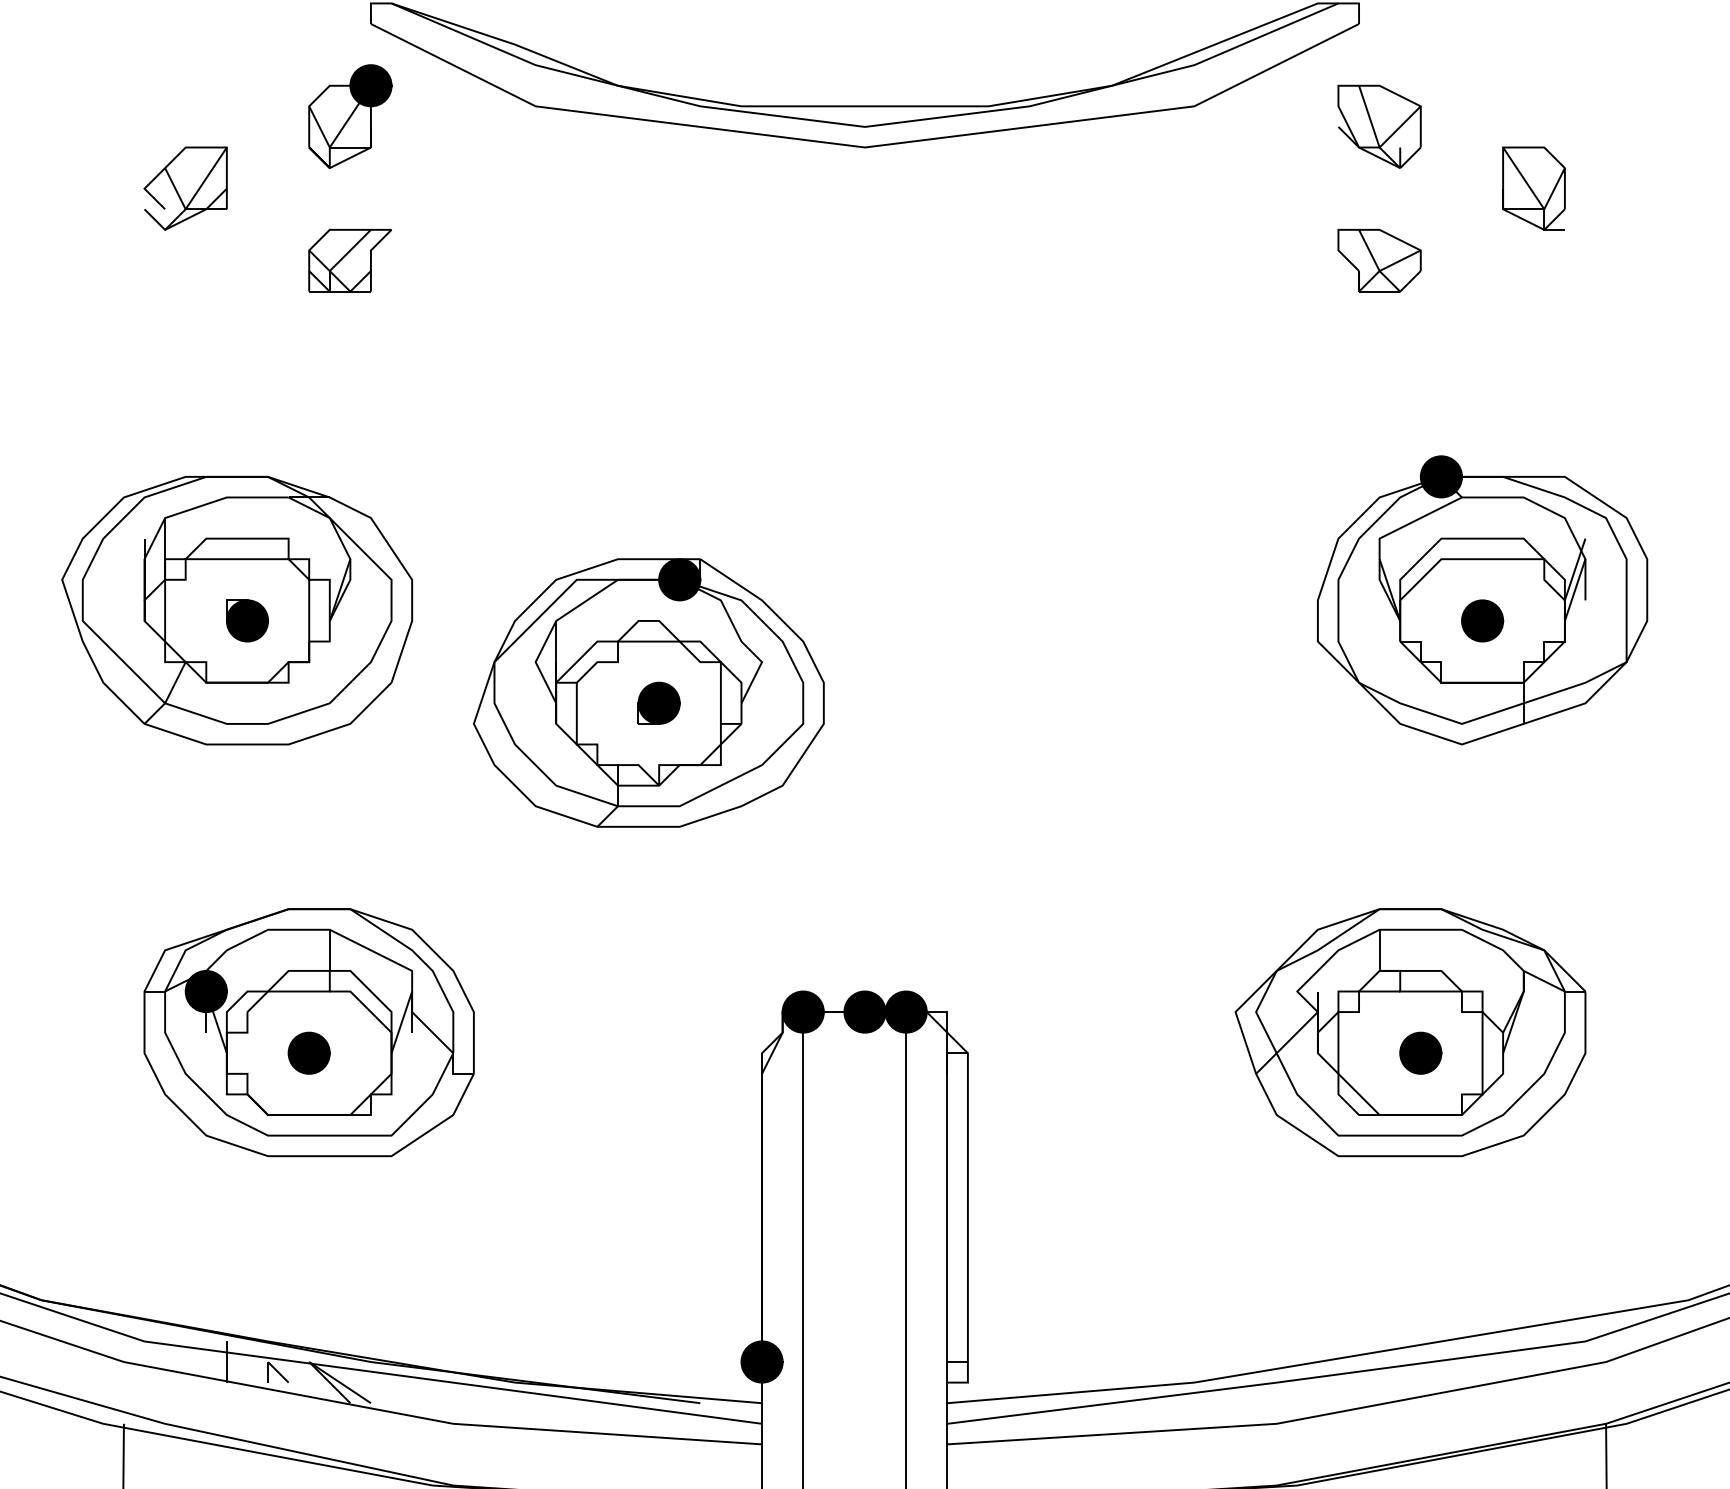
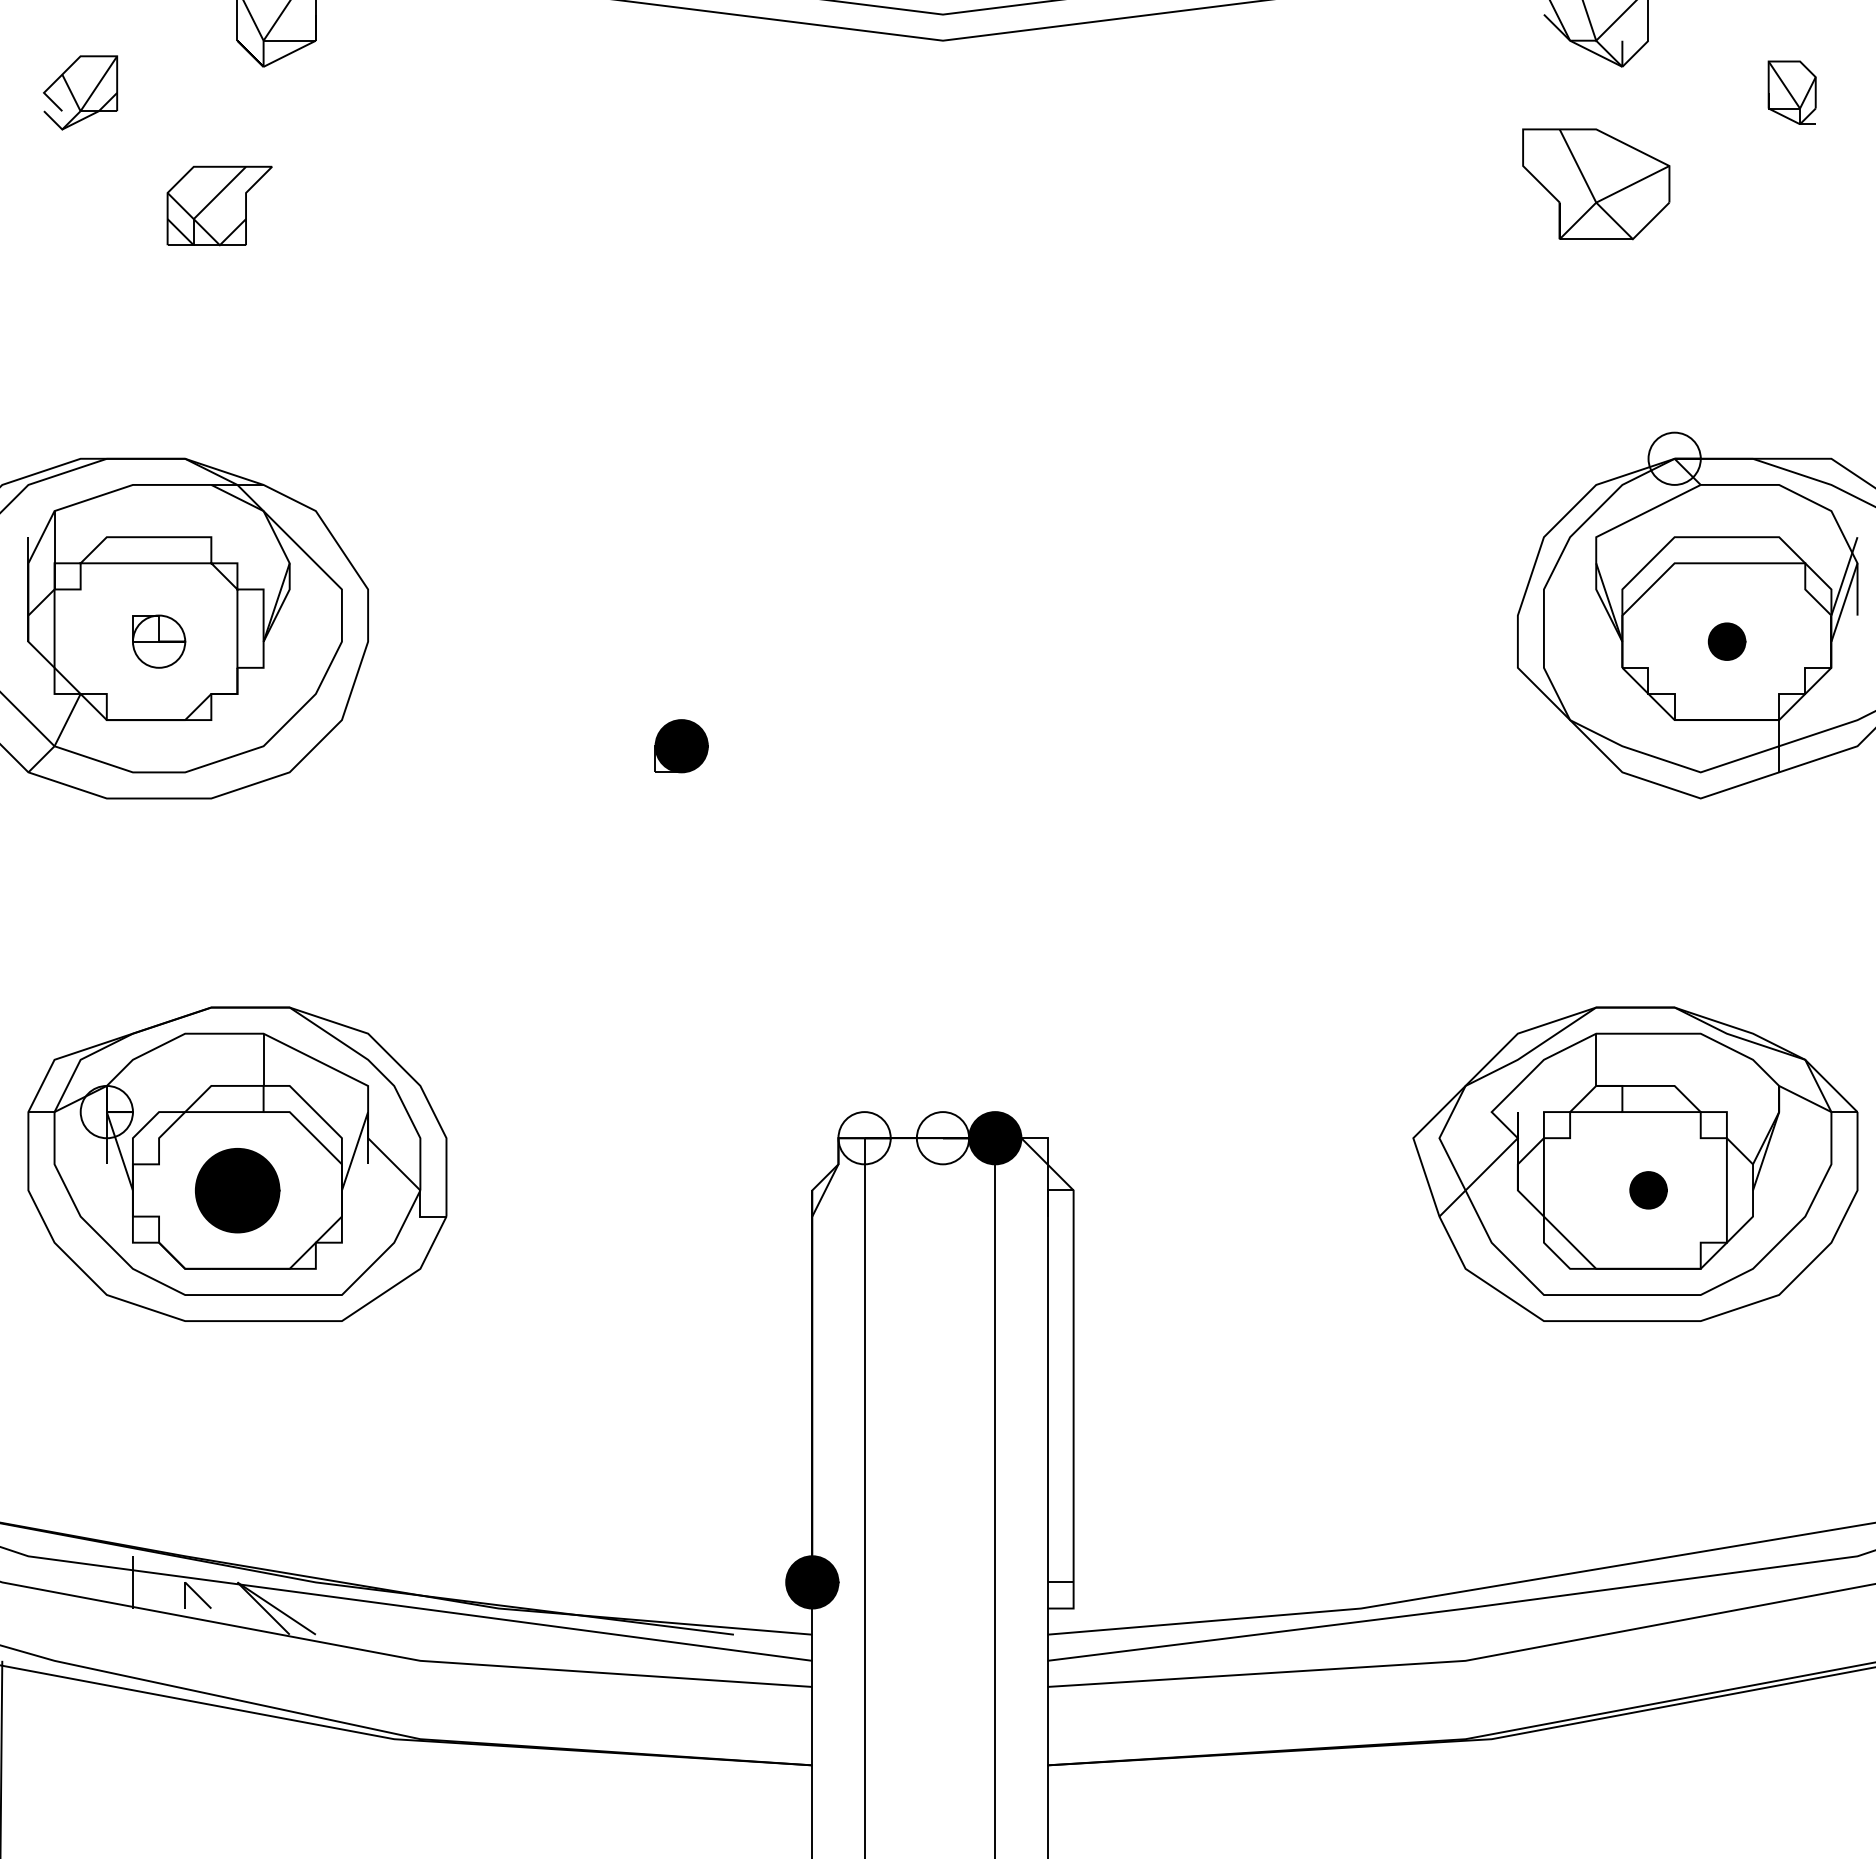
part: (185, 188) -> (80, 92), size x0.7
part: (1533, 188) -> (1791, 92), size x0.6
part: (349, 260) -> (218, 205), moved
part: (1379, 260) -> (1596, 184), size x1.4
fill: (1440, 476) -> (1673, 458), removed
fill: (247, 620) -> (159, 641), removed
part: (1482, 620) -> (1726, 641), size x0.7
part: (648, 692) -> (668, 732), removed
fill: (205, 991) -> (105, 1112), removed
fill: (802, 1011) -> (863, 1137), removed
fill: (864, 1011) -> (942, 1137), removed
part: (308, 1052) -> (236, 1189), size x1.6
part: (1420, 1052) -> (1648, 1189), size x0.7

